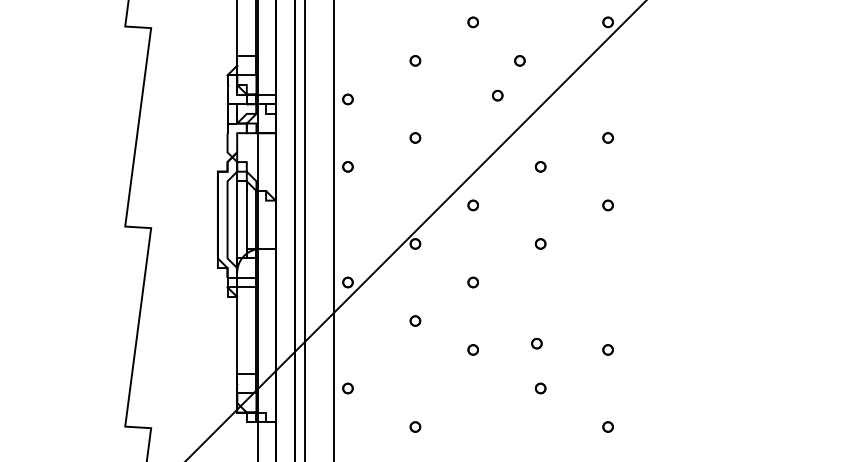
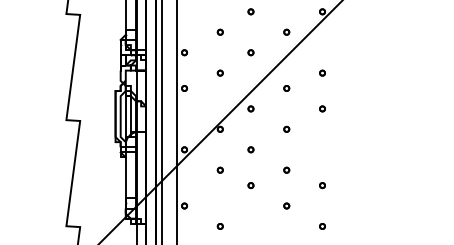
part: (519, 59) -> (286, 31), moved
part: (496, 95) -> (250, 52), moved
part: (536, 342) -> (286, 169), moved

